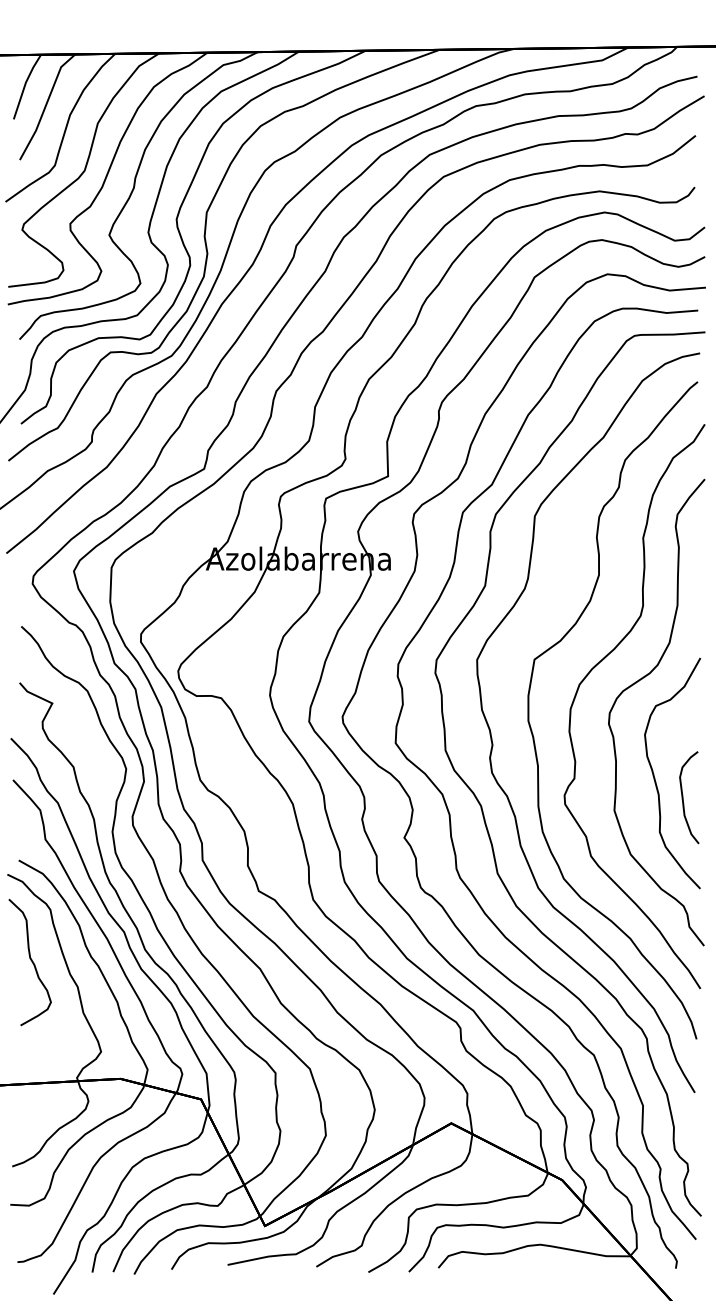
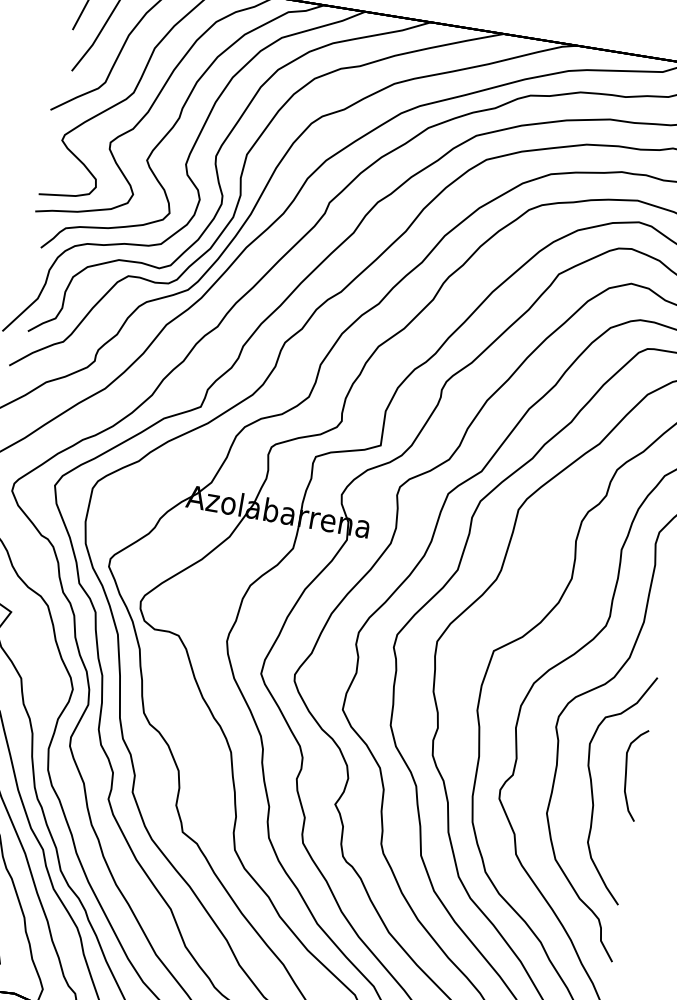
curve: (683, 797) -> (626, 773), moved

